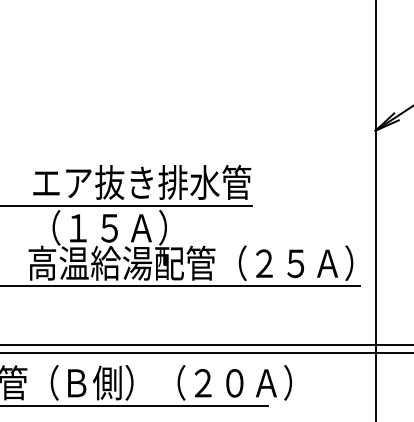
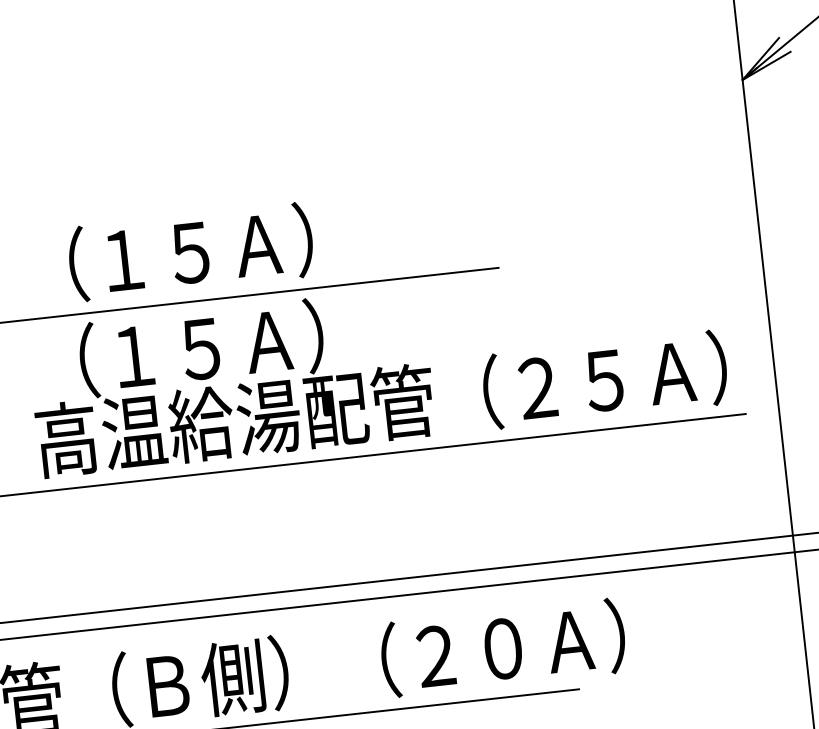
text: (142, 182) -> (260, 244), エア抜き排水管 -> （１５Ａ）

